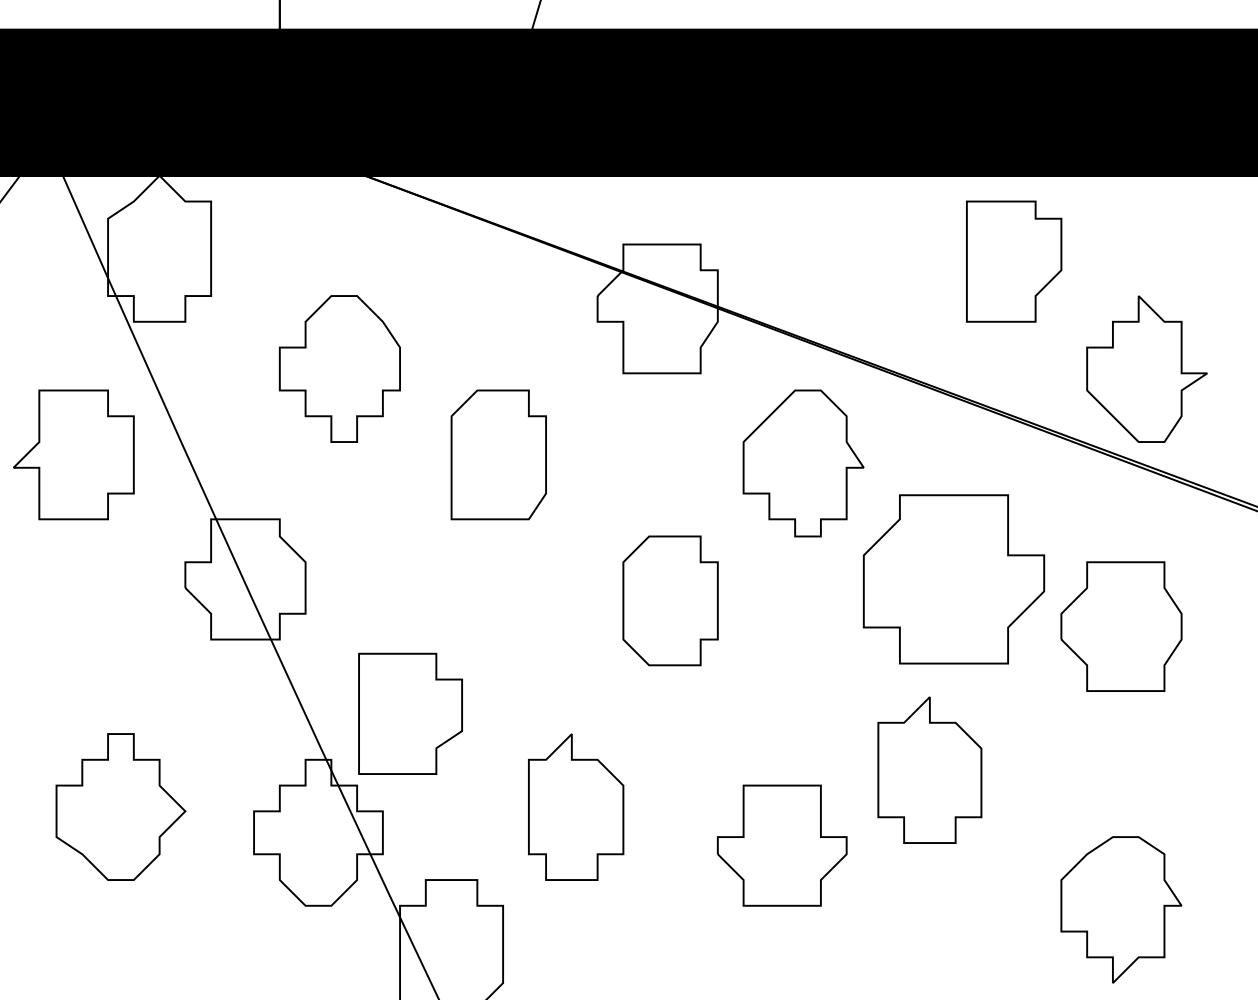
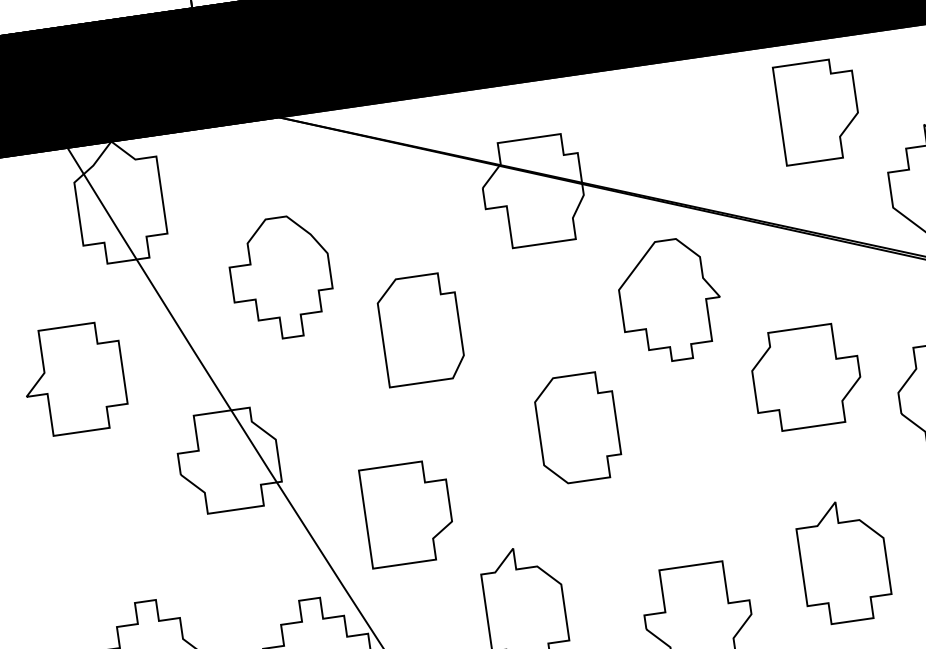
part: (953, 579) -> (806, 377), size x0.71
part: (410, 713) -> (407, 513), moved
part: (929, 769) -> (843, 561), moved

